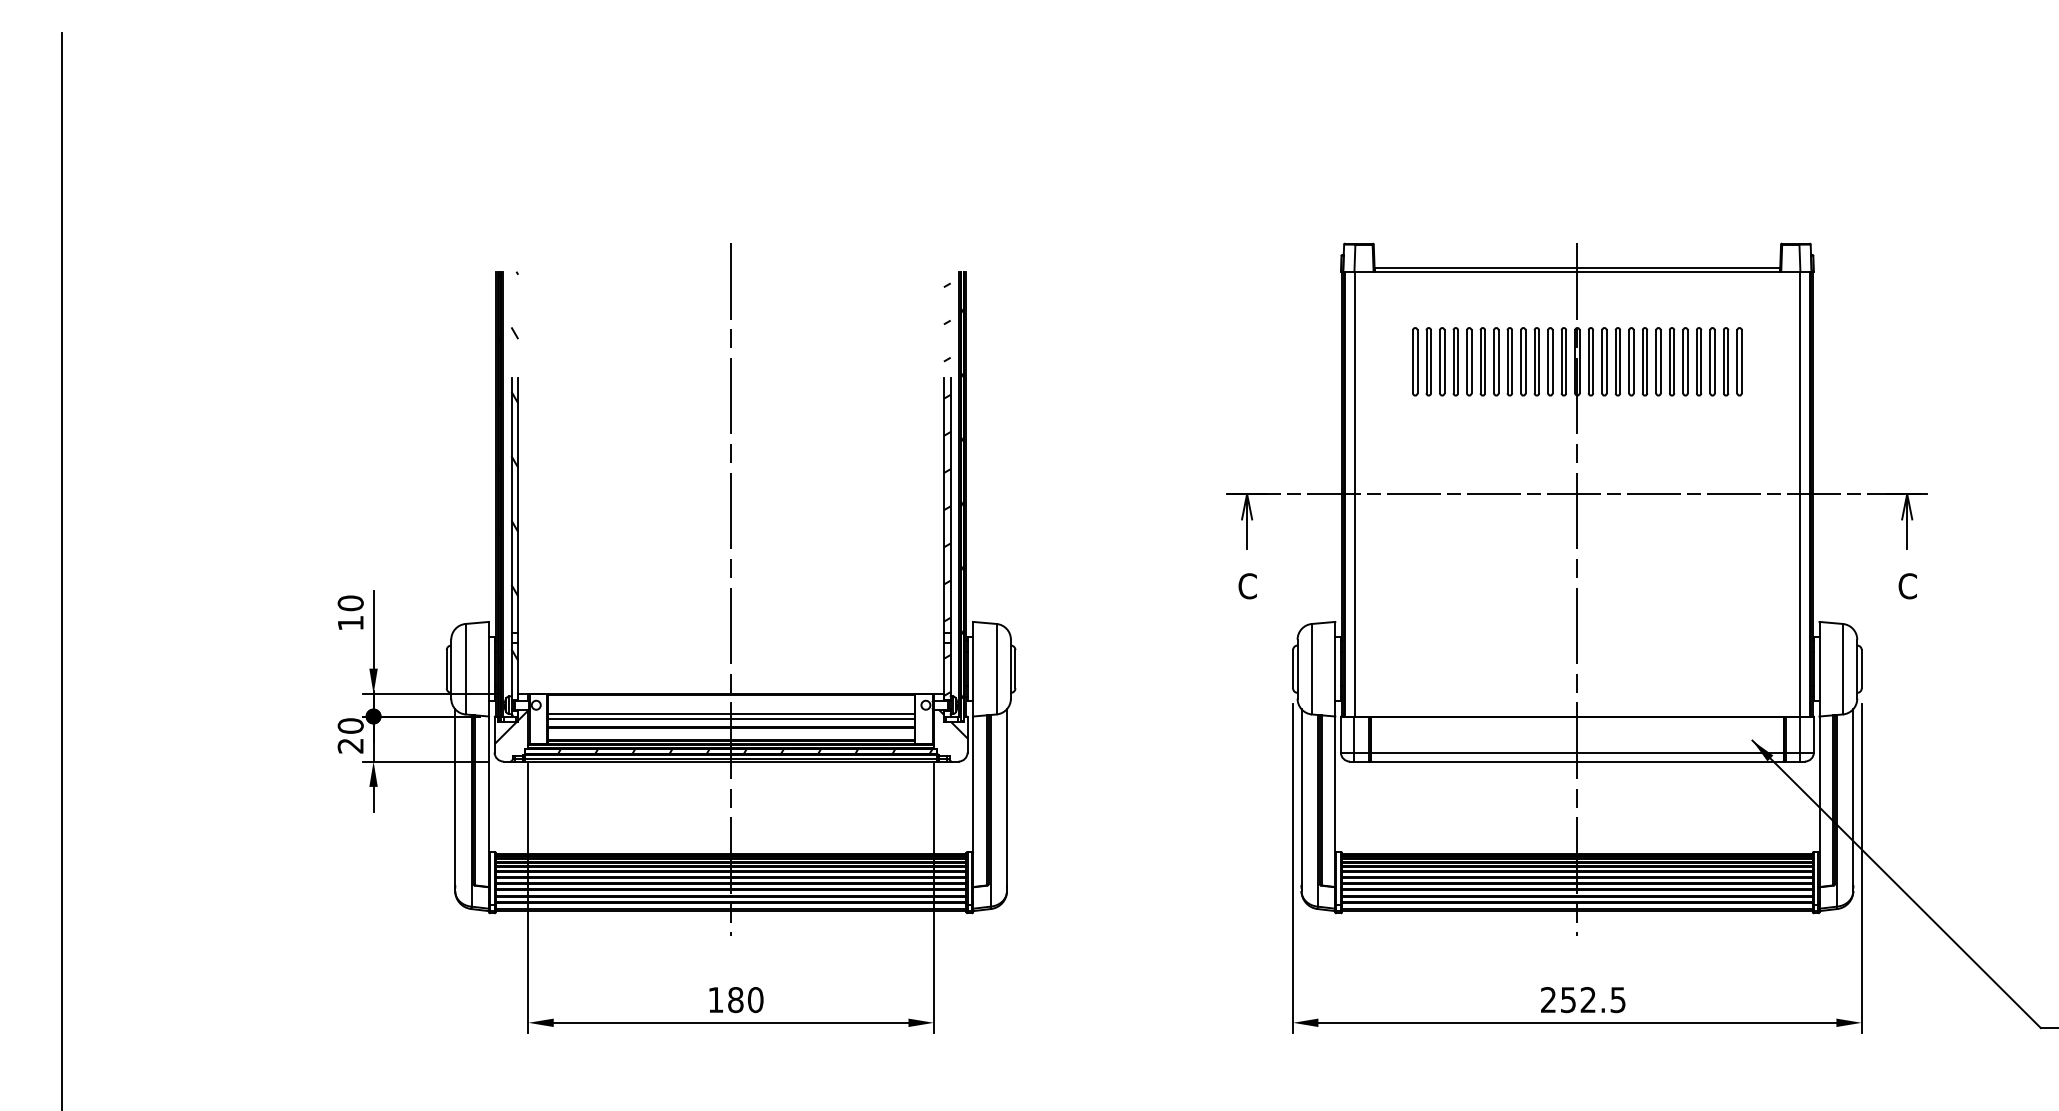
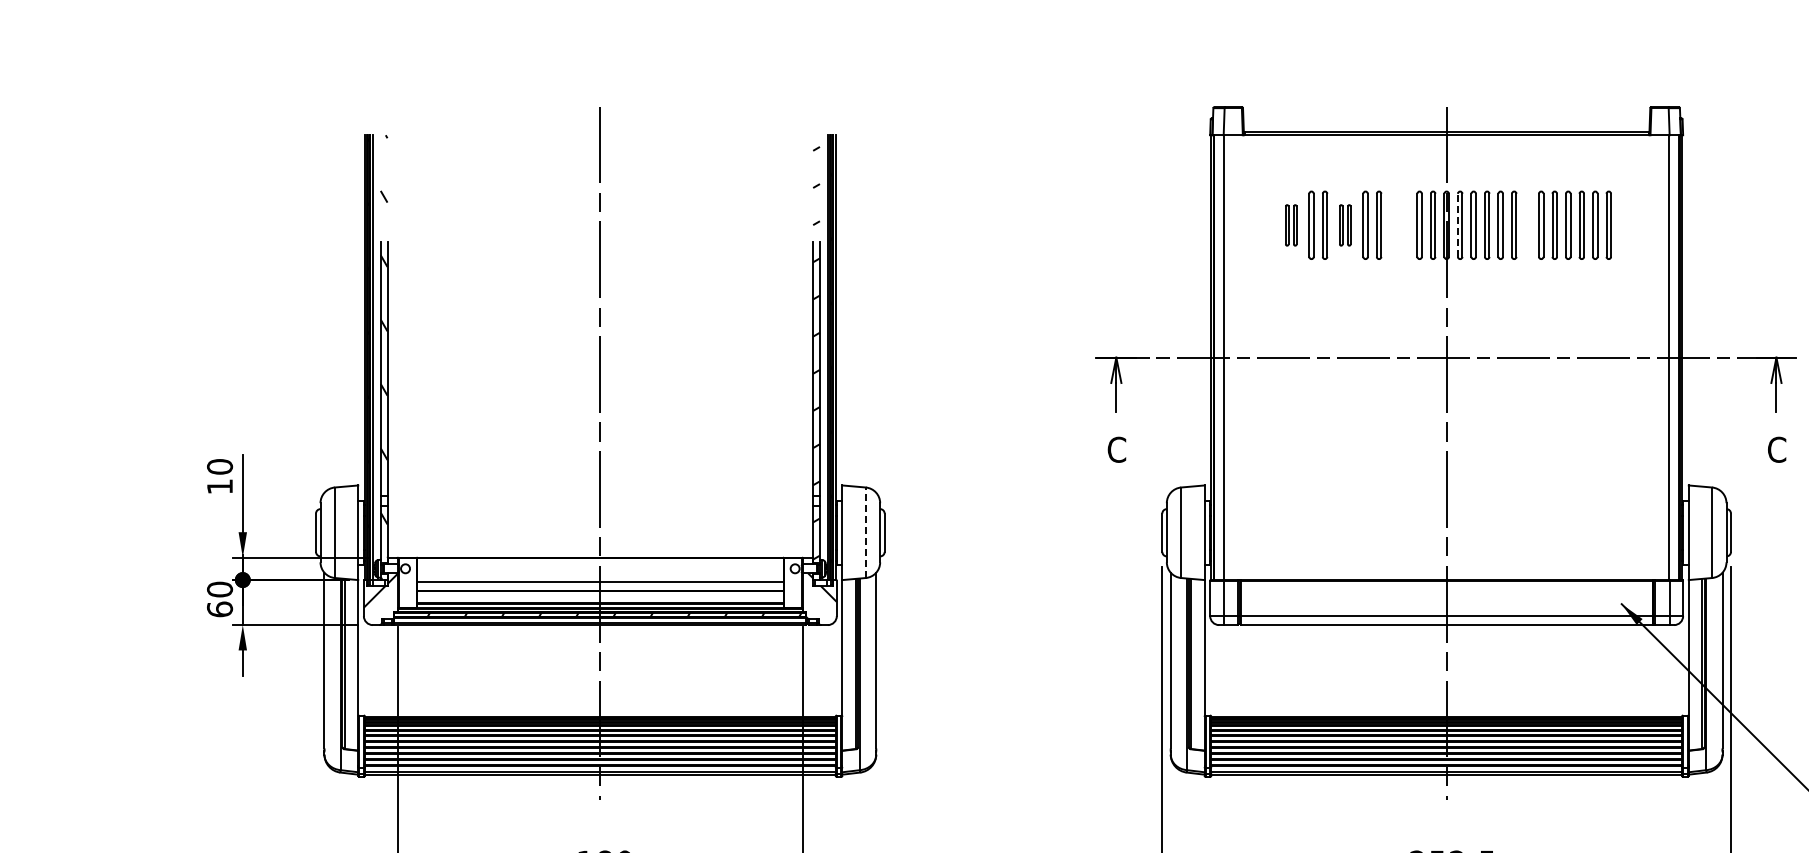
part: (1421, 361) -> (1290, 225), size x0.6
part: (1475, 361) -> (1344, 225), size x0.6
part: (1529, 361) -> (1398, 225), removed
line: (1588, 361) -> (1457, 225), solid -> dashed
part: (1658, 361) -> (1527, 225), removed
line: (996, 668) -> (865, 532), solid -> dashed
line: (730, 714) -> (599, 578), removed
text: (350, 745) -> (219, 609), 20 -> 60

